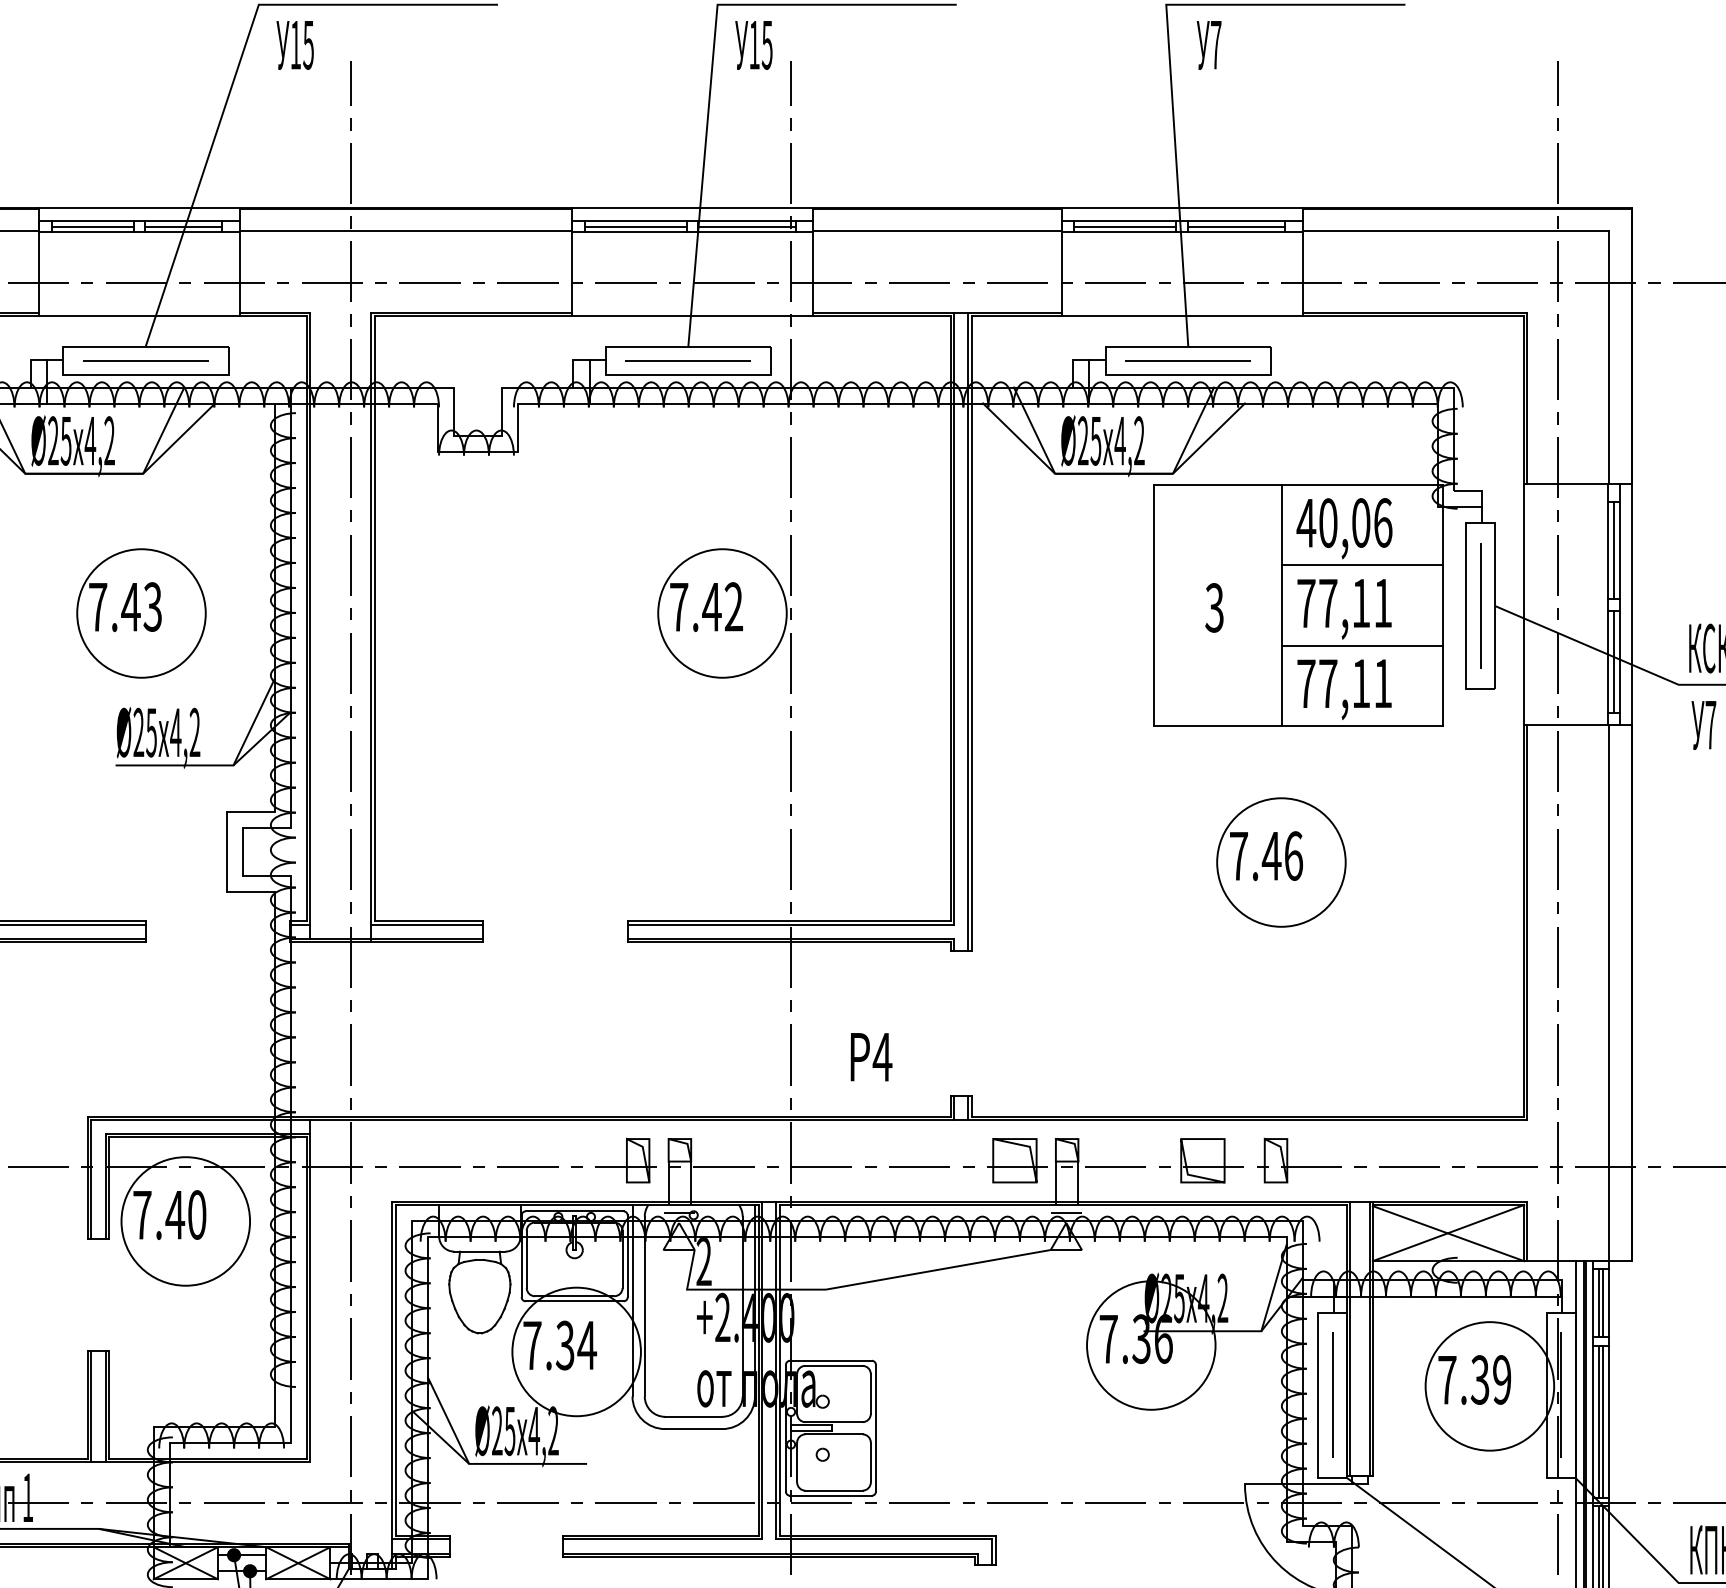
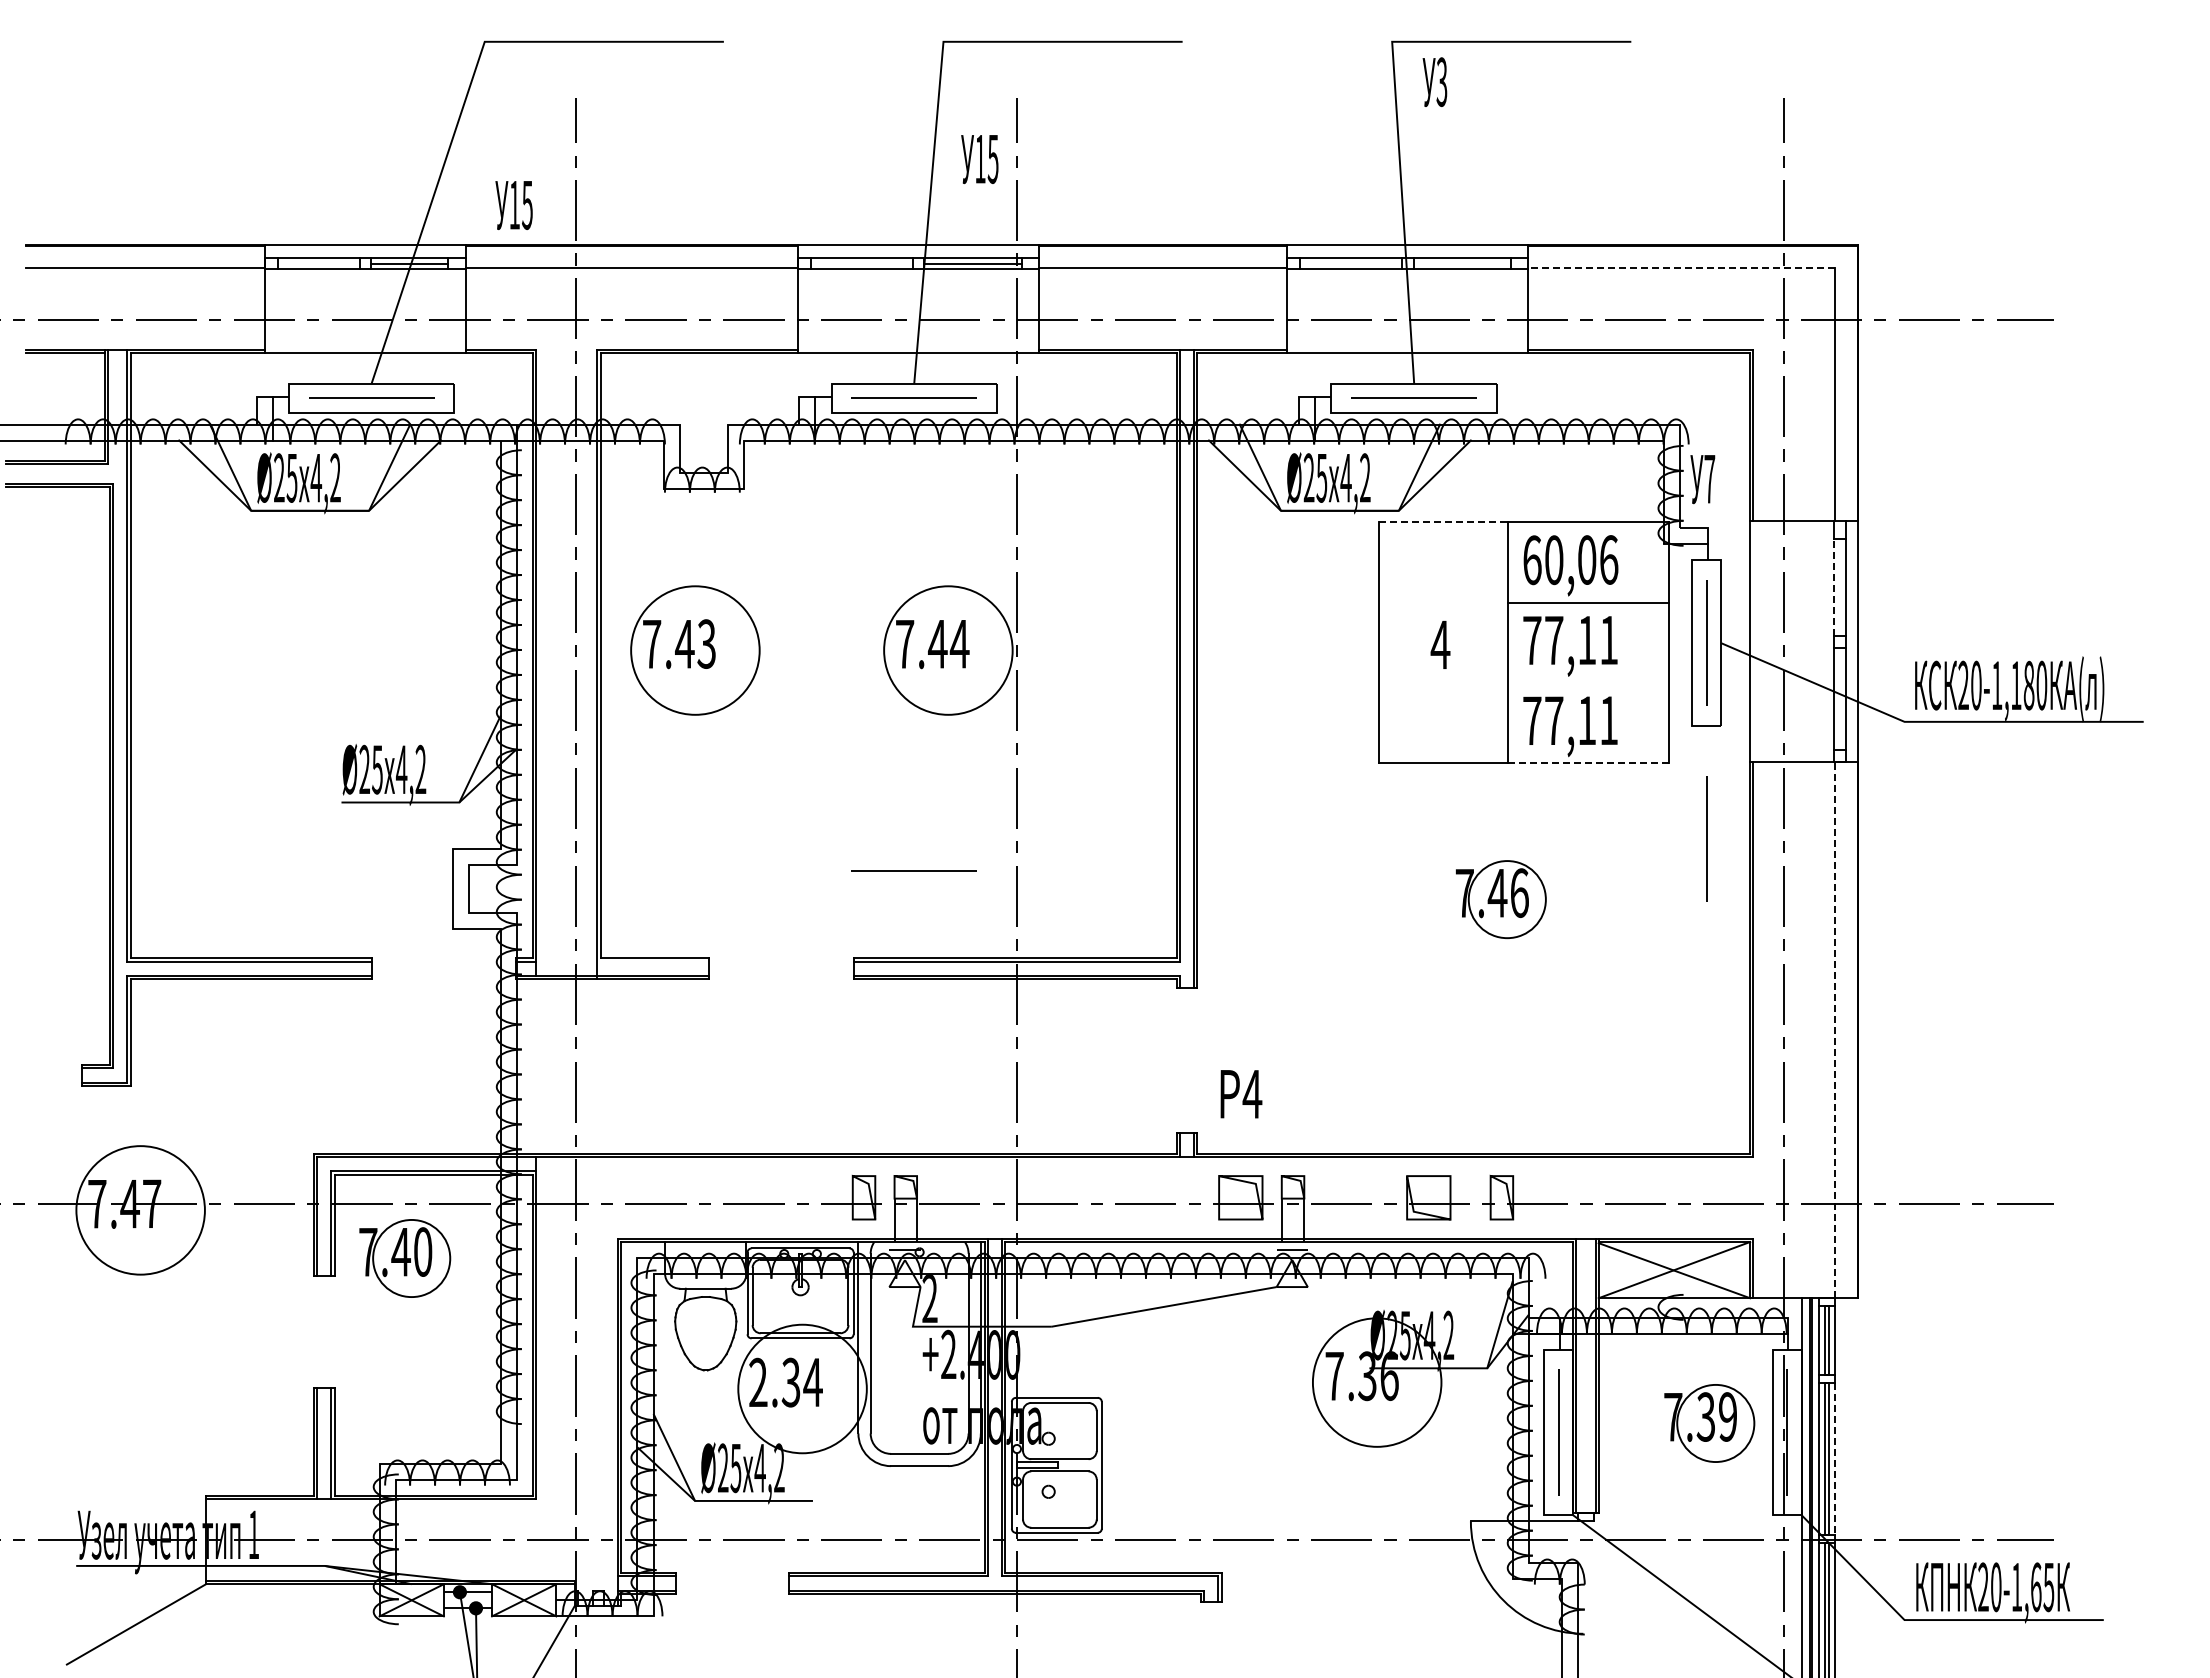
text: (294, 45) -> (513, 205), moved
text: (753, 45) -> (979, 159), moved
text: (1215, 45) -> (1441, 82), 7 -> 3
line: (92, 226) -> (318, 263), removed
line: (636, 226) -> (862, 263), removed
line: (1125, 226) -> (1351, 263), removed
line: (1235, 226) -> (1461, 263), removed
line: (1455, 231) -> (1681, 268), solid -> dashed
line: (1218, 485) -> (1444, 522), solid -> dashed
text: (1306, 523) -> (1532, 560), 40,06 -> 60,06
line: (1608, 550) -> (1834, 587), solid -> dashed
line: (1613, 550) -> (1839, 587), removed
text: (733, 606) -> (959, 643), 7.42 -> 7.44
text: (1214, 607) -> (1440, 644), 3 -> 4
part: (141, 613) -> (695, 650), moved
line: (1362, 645) -> (1588, 682), removed
line: (1613, 661) -> (1839, 698), removed
text: (1703, 725) -> (1702, 479), moved
line: (1362, 726) -> (1588, 763), solid -> dashed
line: (1480, 801) -> (1706, 838), added
line: (687, 833) -> (913, 870), added
circle: (1281, 862) -> (1507, 899), size x0.6
line: (426, 924) -> (652, 961), removed
line: (1609, 993) -> (1835, 1030), solid -> dashed
text: (871, 1057) -> (1241, 1094), moved
circle: (185, 1221) -> (411, 1258), size x0.6
text: (532, 1344) -> (758, 1381), 7.34 -> 2.34
circle: (1489, 1386) -> (1715, 1423), size x0.6
line: (1609, 1422) -> (1835, 1459), solid -> dashed

